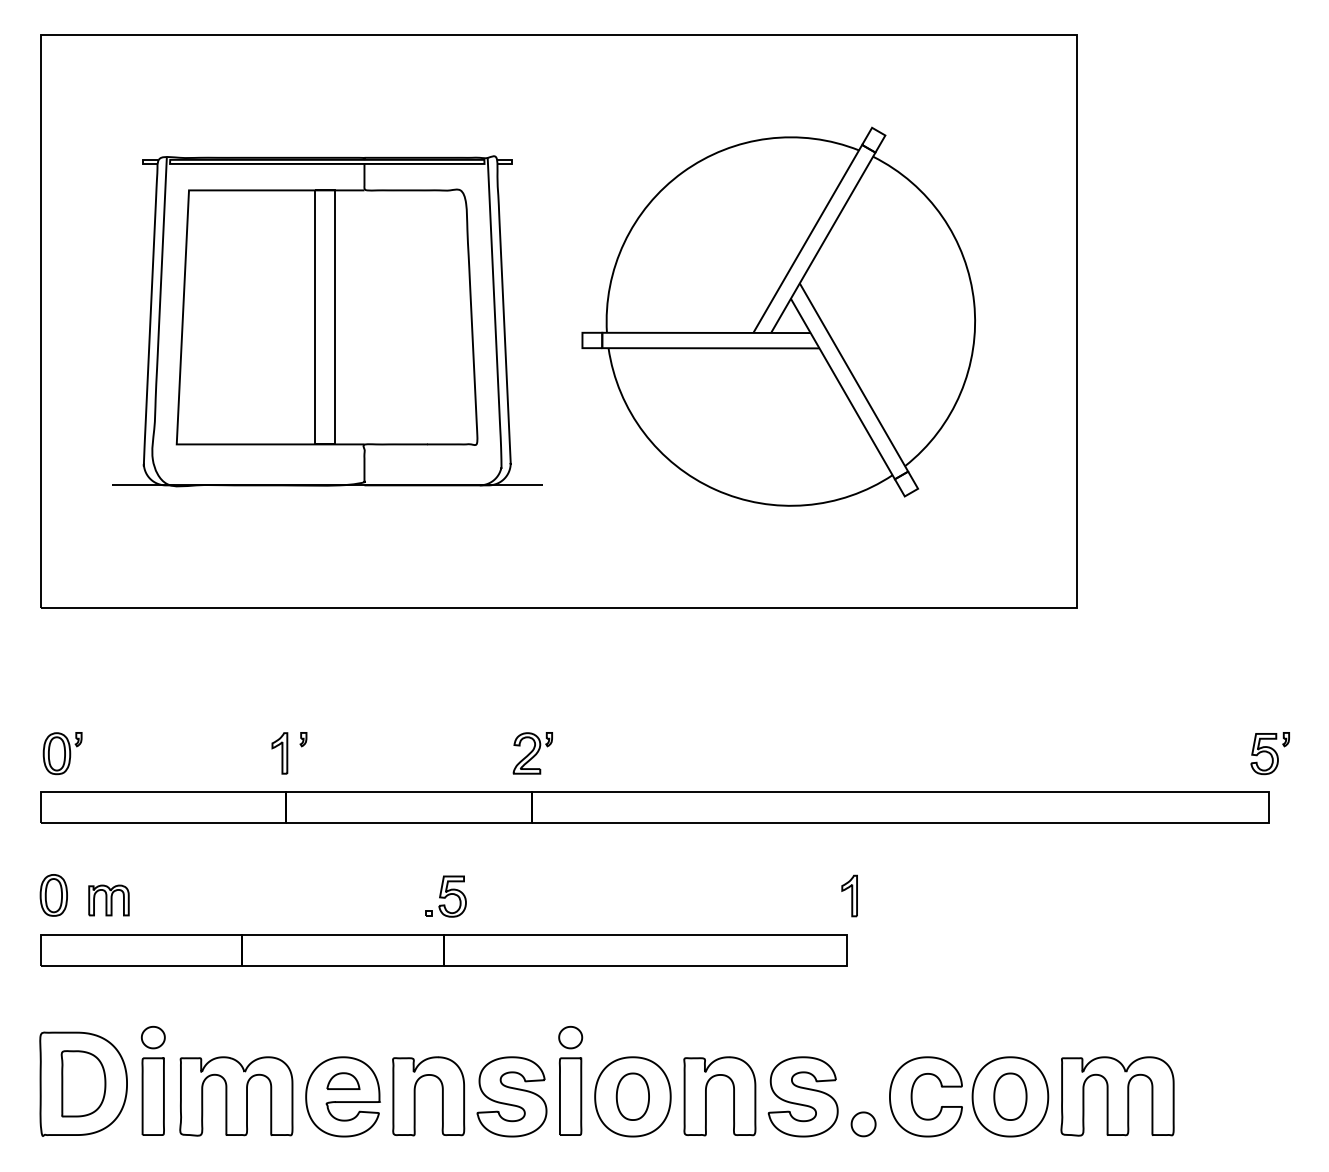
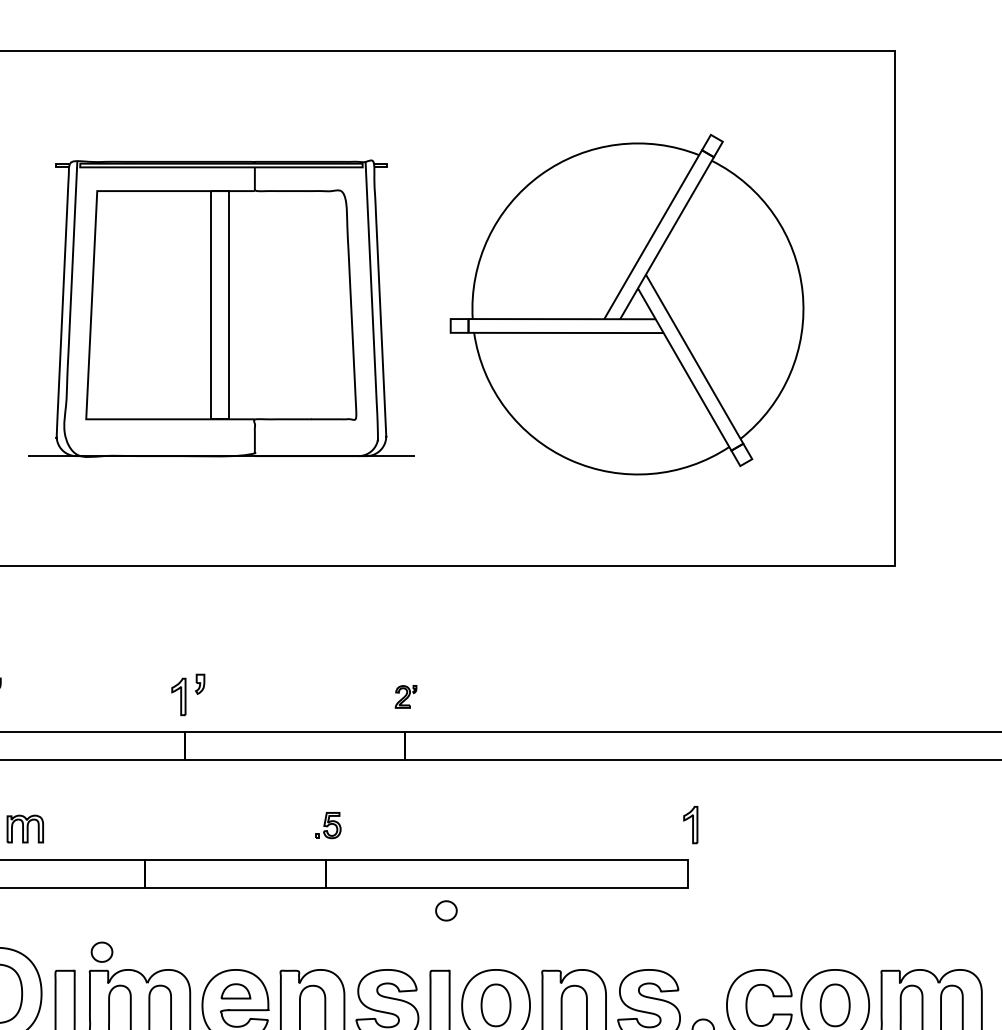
part: (303, 739) -> (200, 684), size x1.6
part: (532, 753) -> (405, 697), size x0.6
part: (445, 896) -> (327, 825), size x0.7
part: (152, 1037) -> (101, 952), moved
part: (570, 1037) -> (446, 910), moved

